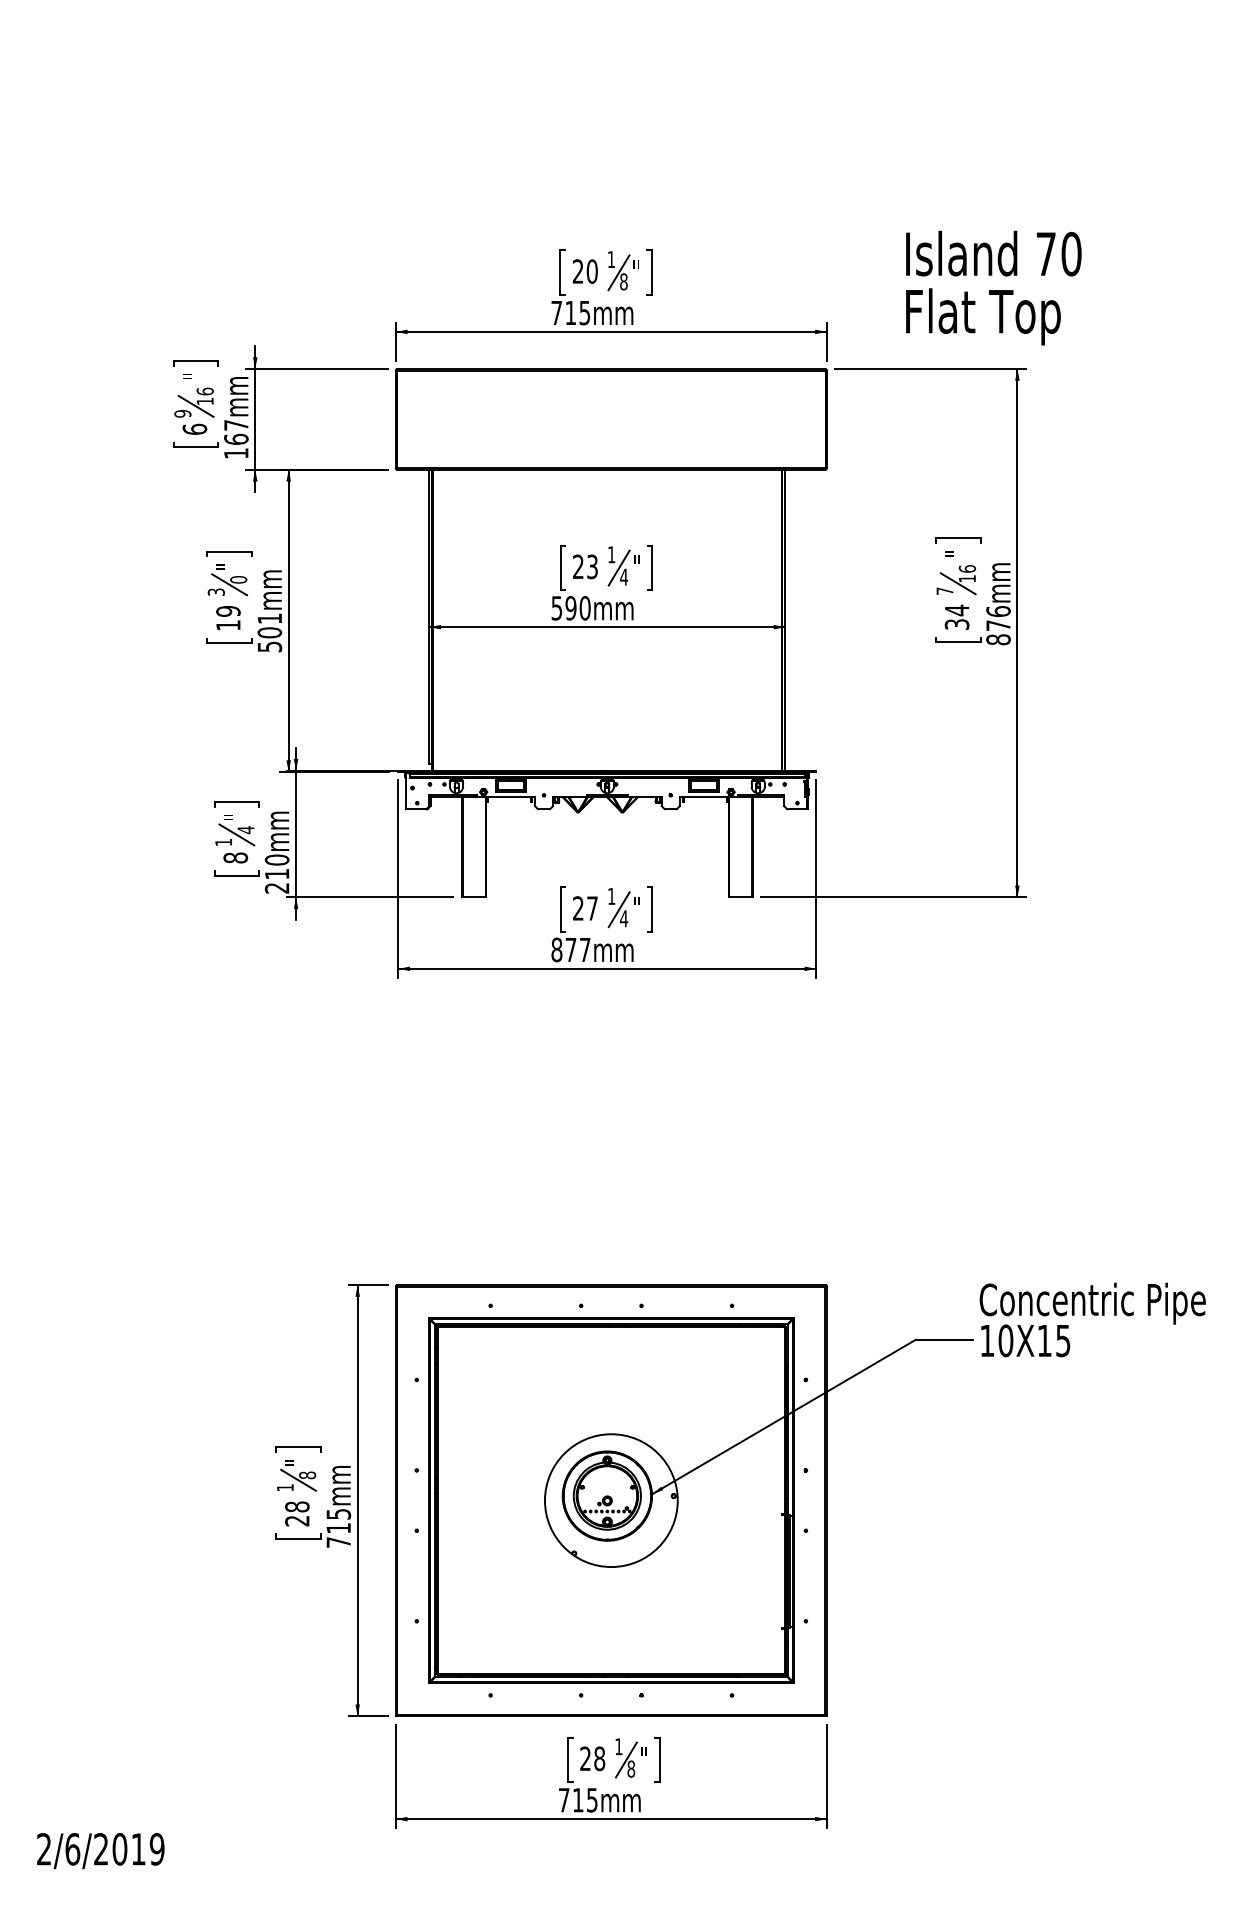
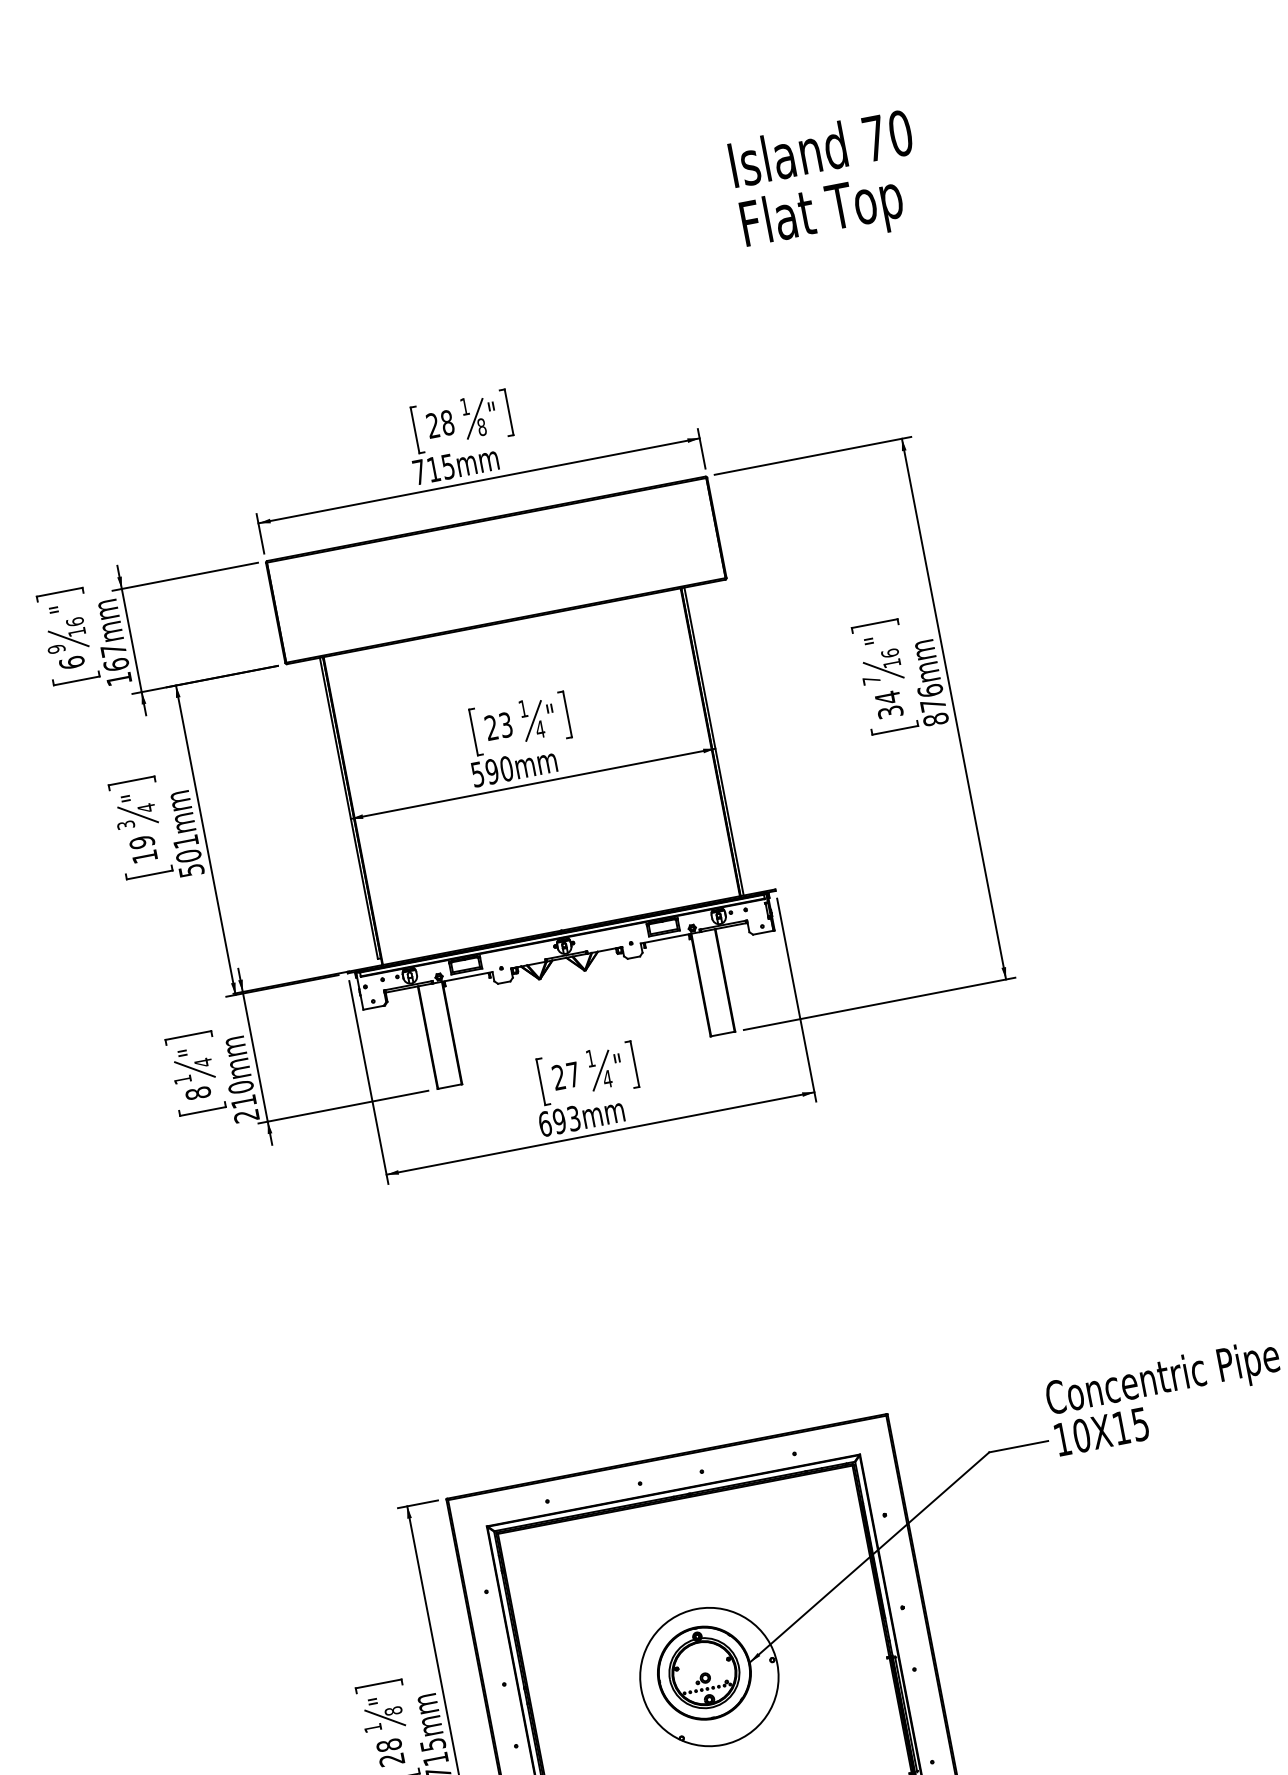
text: (591, 271) -> (446, 422), 20 -> 28
text: (993, 287) -> (827, 183), moved
text: (238, 579) -> (146, 807), 0 -> 4
text: (570, 949) -> (558, 1120), 877mm -> 693mm

